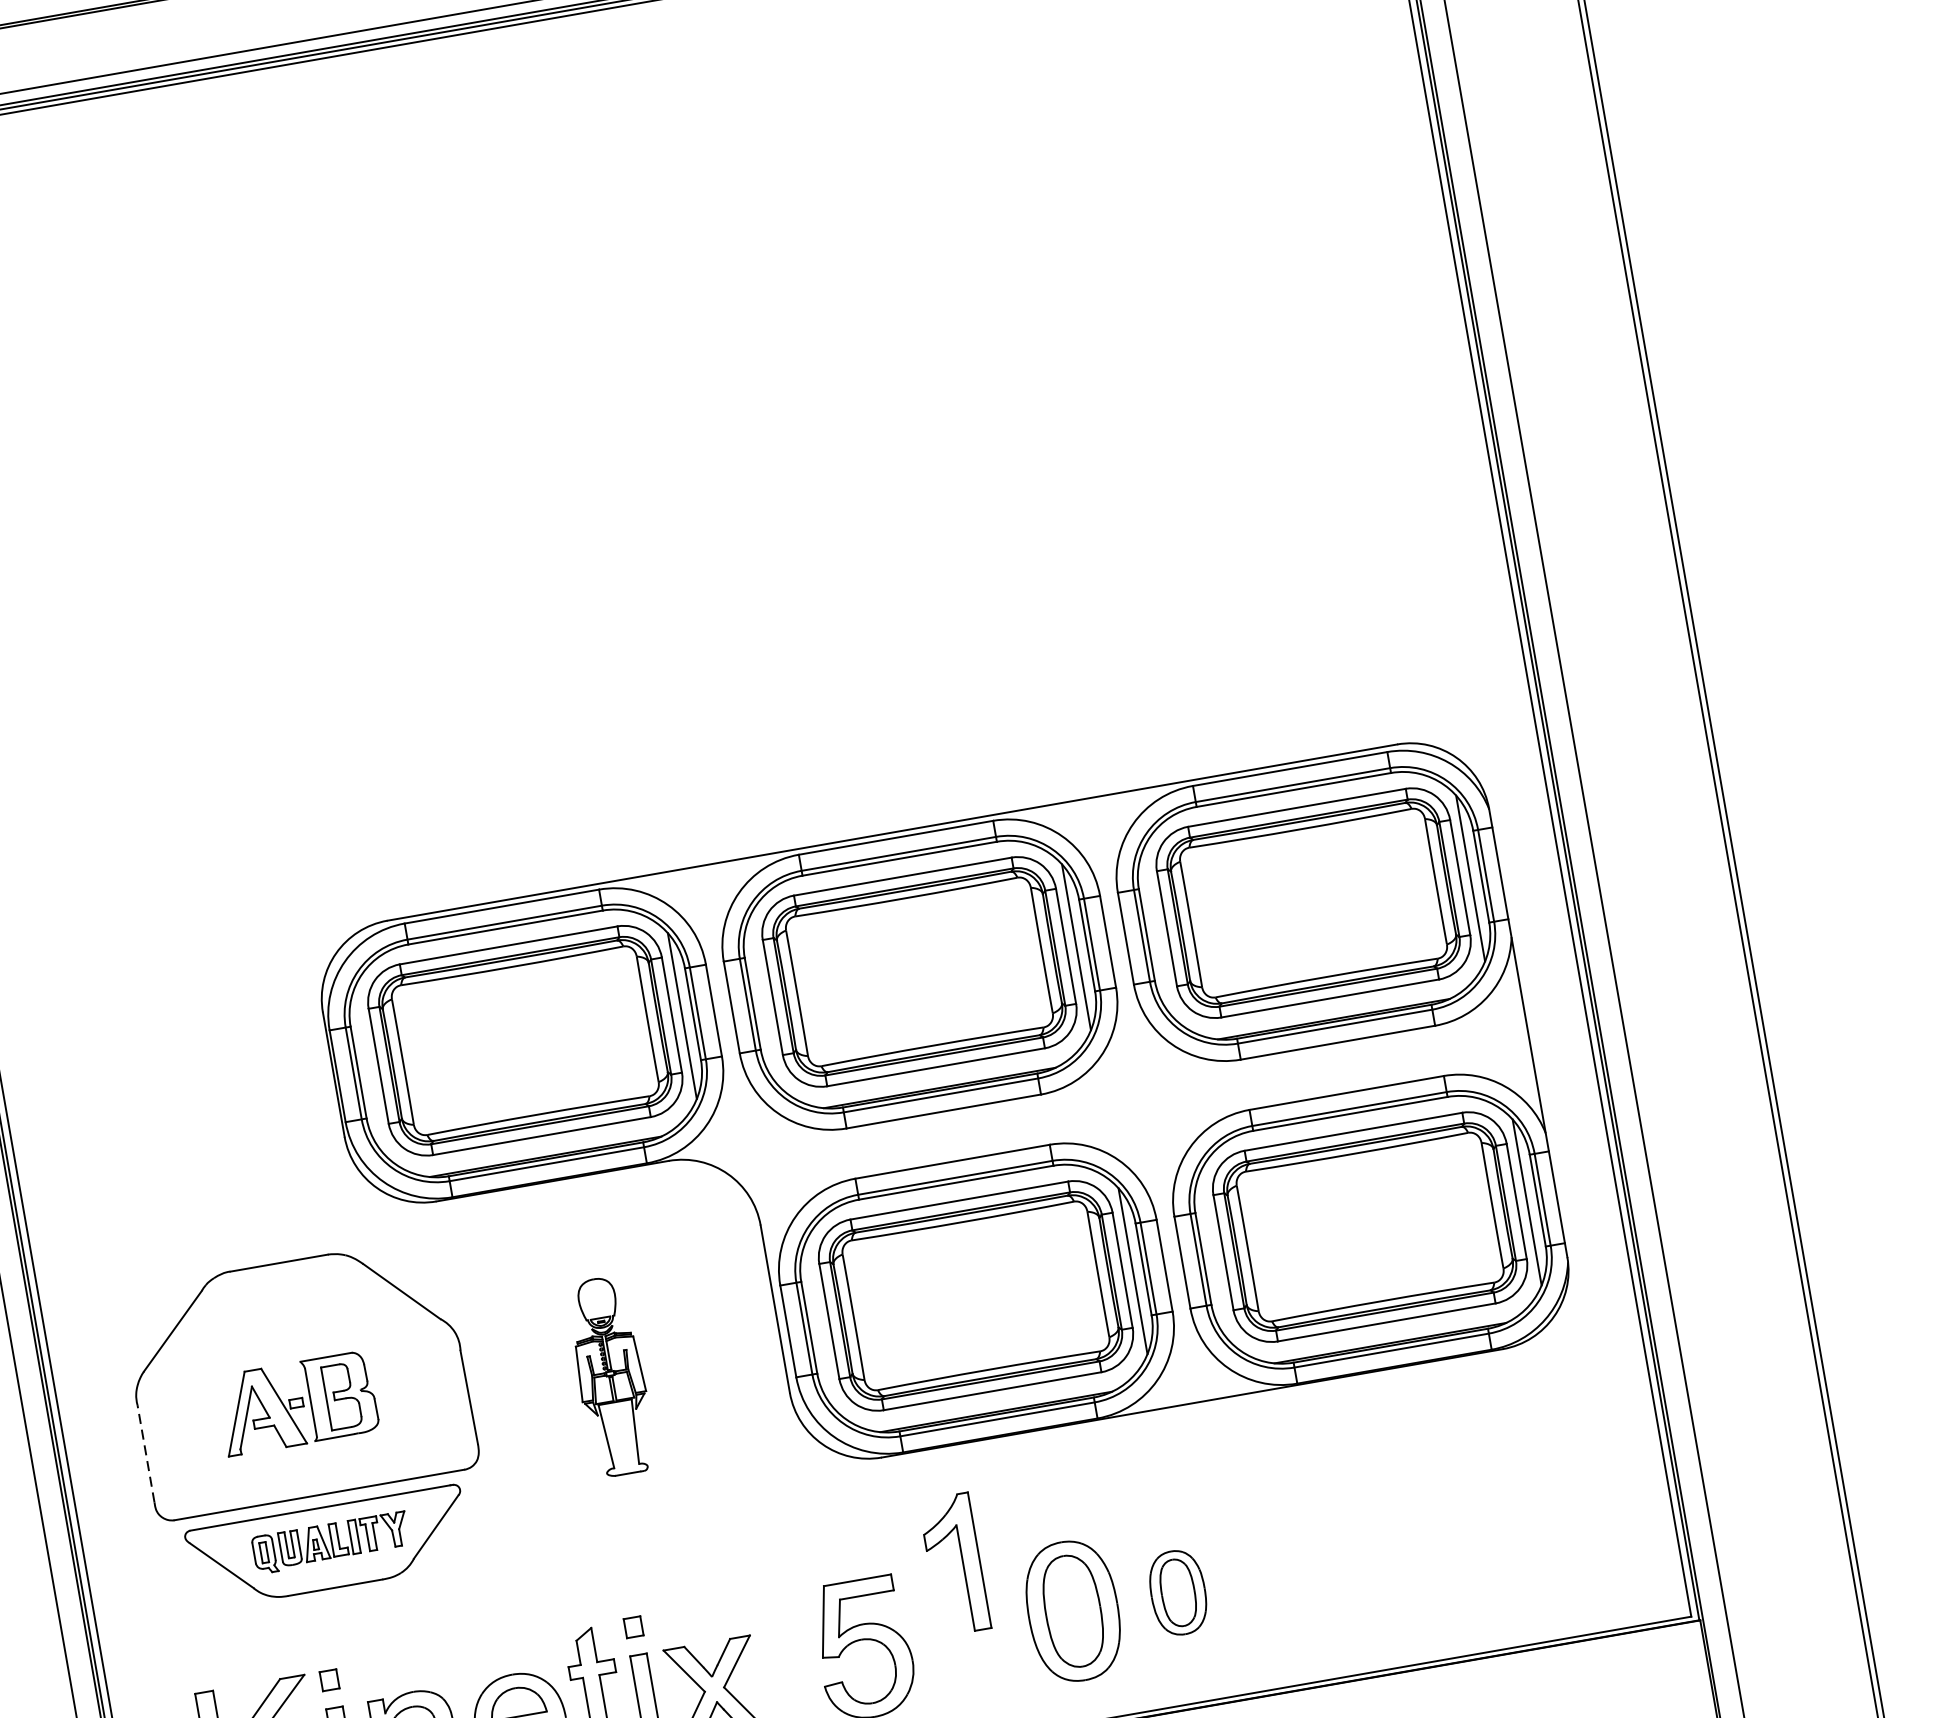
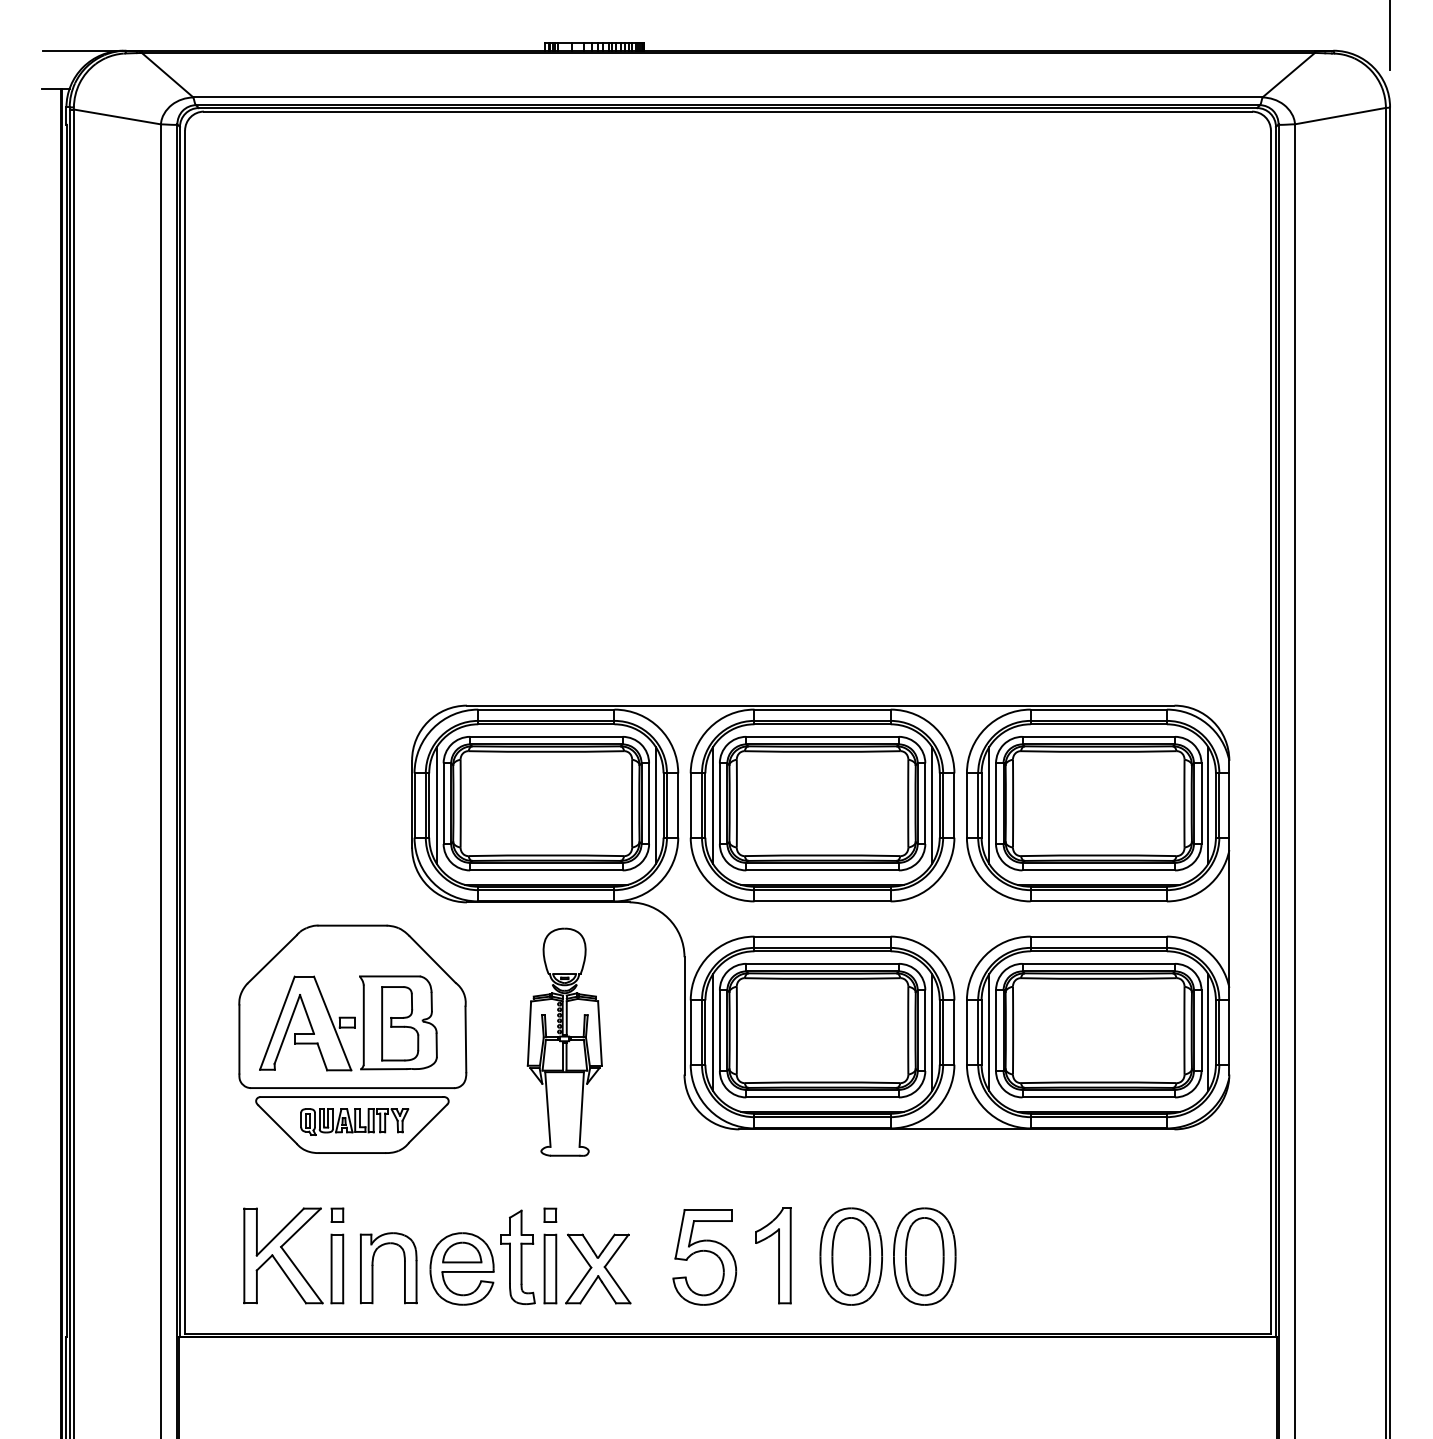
line: (1158, 933) -> (989, 805), added
line: (762, 1002) -> (712, 805), added
line: (368, 1070) -> (436, 805), added
line: (1214, 1256) -> (989, 1032), added
line: (819, 1325) -> (712, 1032), added
part: (610, 1375) -> (564, 1041), size x1.67
part: (297, 1403) -> (348, 1023), size x1.67
line: (146, 1453) -> (239, 1039), dashed -> solid
part: (955, 1564) -> (773, 1255), moved
part: (1177, 1592) -> (924, 1256), size x1.67

